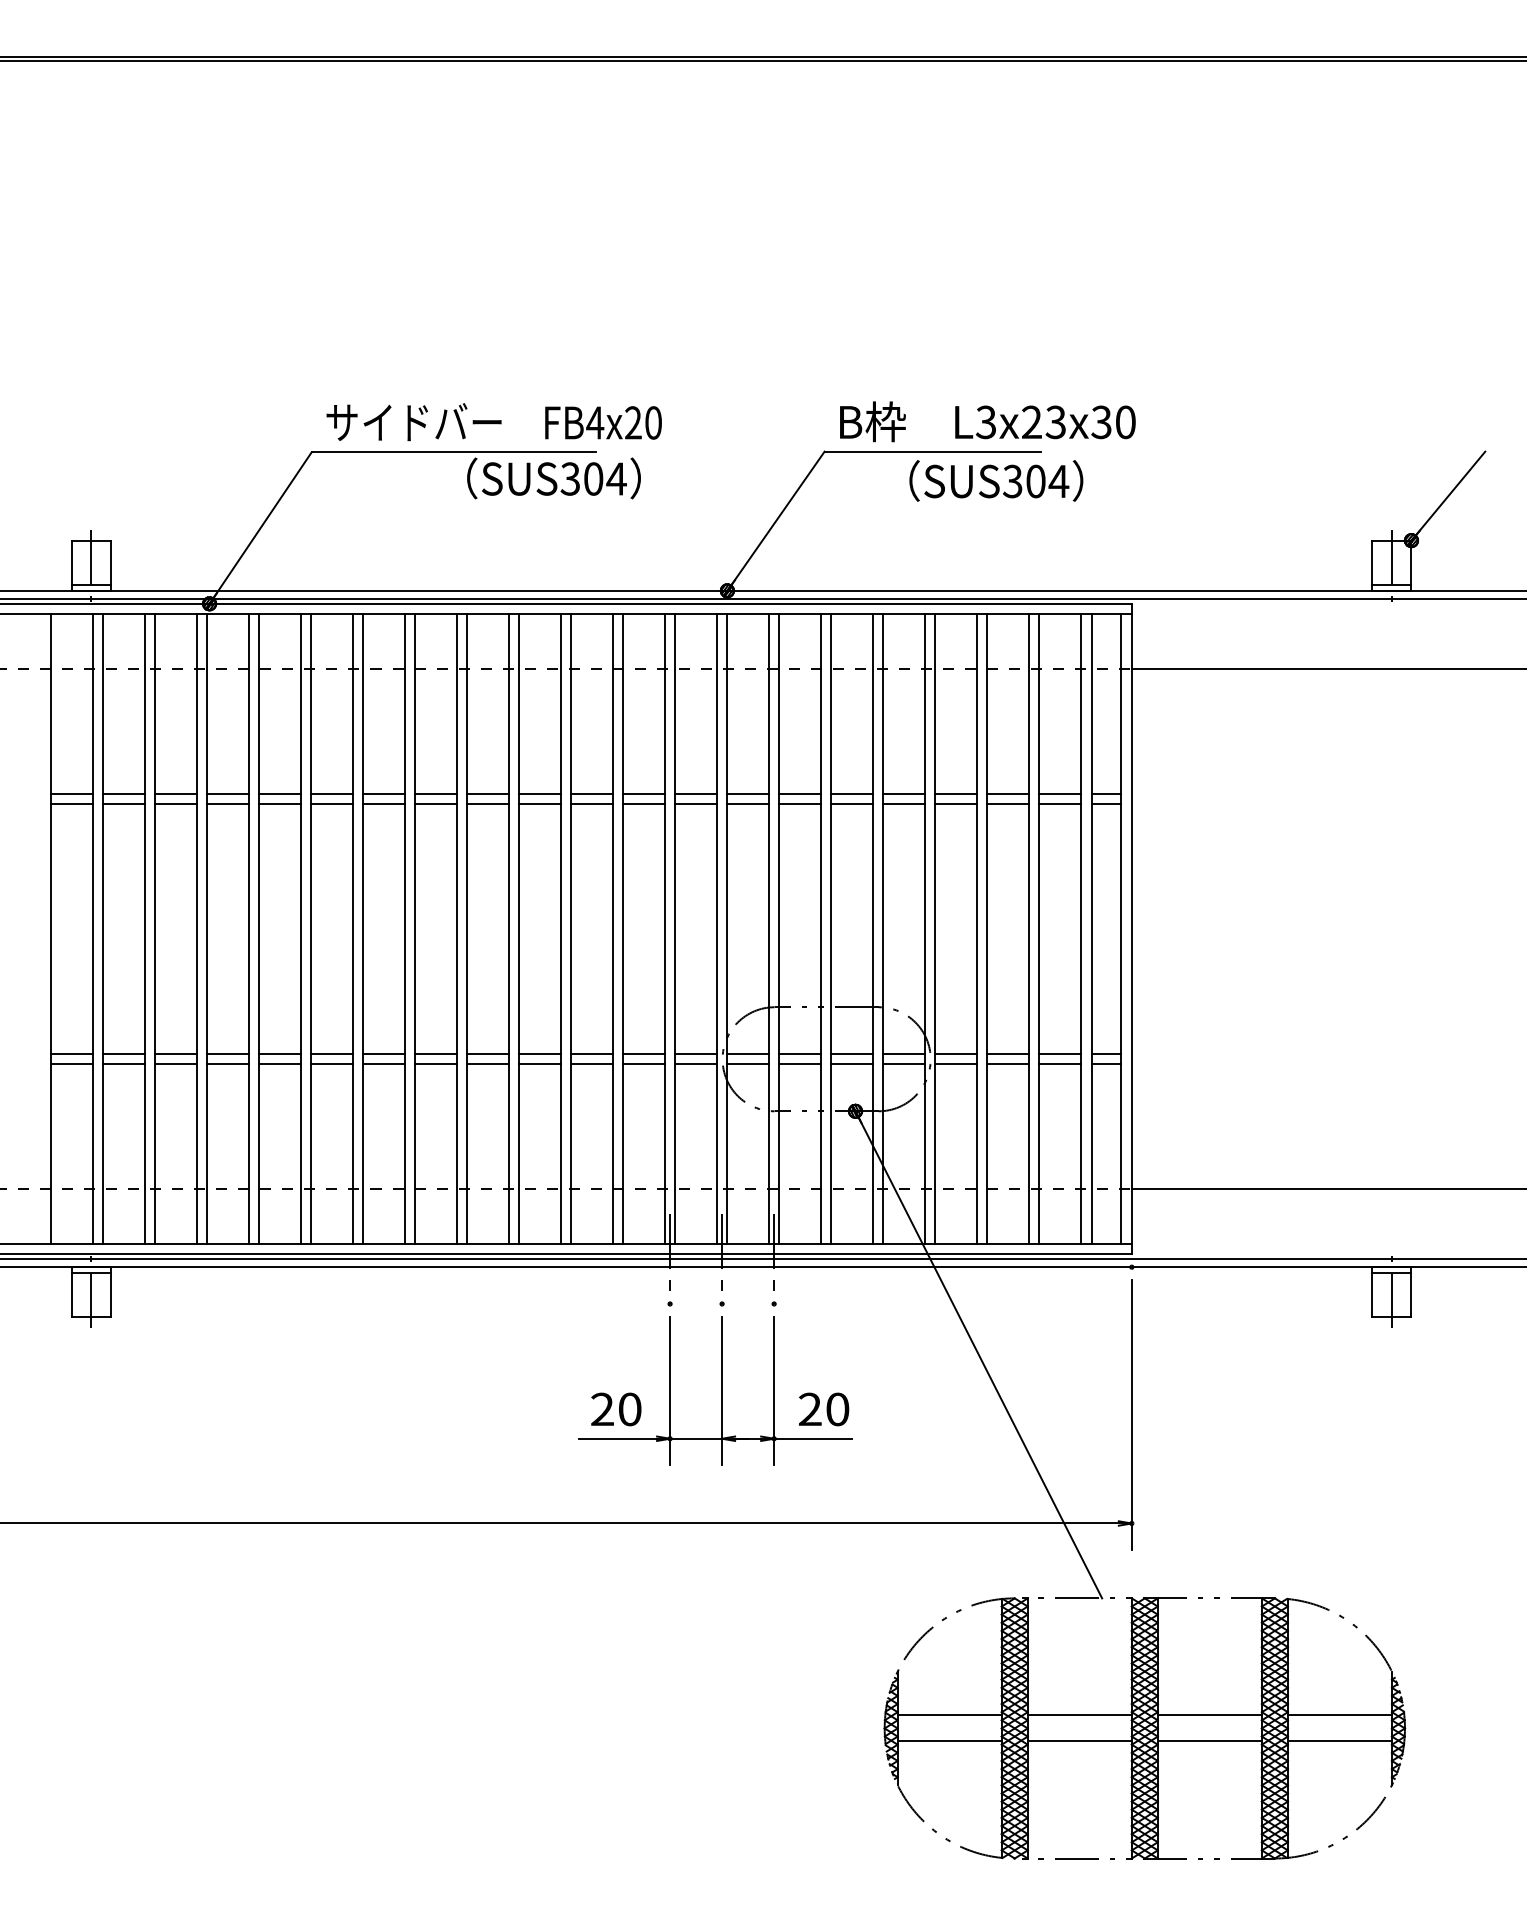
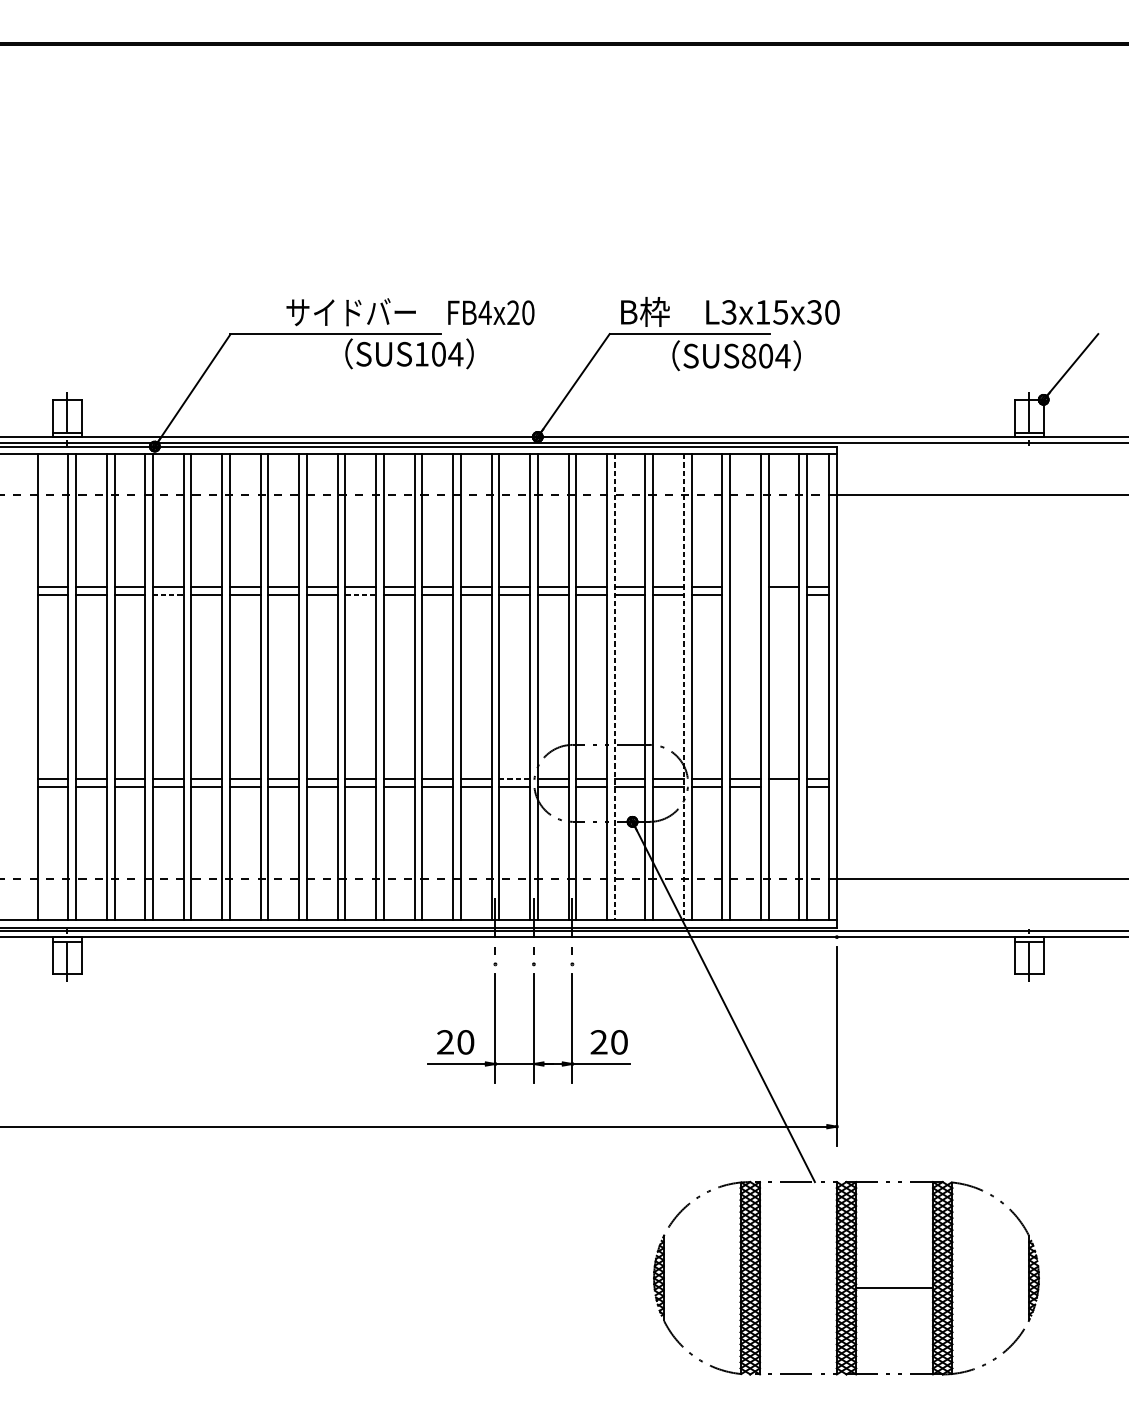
text: (1043, 421) -> (771, 311), L3x23x30 -> L3x15x30
text: (493, 422) -> (409, 312), moved
text: (569, 478) -> (421, 353), SUS304 -> SUS104
text: (1012, 481) -> (748, 356), SUS304 -> SUS804
line: (1008, 793) -> (745, 586), removed
line: (227, 804) -> (168, 594), solid -> dashed
line: (487, 804) -> (360, 594), solid -> dashed
line: (1008, 804) -> (745, 594), removed
line: (1060, 804) -> (784, 594), removed
line: (831, 929) -> (614, 687), solid -> dashed
line: (925, 929) -> (684, 687), solid -> dashed
line: (696, 1053) -> (514, 779), solid -> dashed
line: (1060, 1064) -> (784, 787), removed
line: (949, 1715) -> (702, 1268), removed
line: (1079, 1715) -> (798, 1268), removed
line: (1209, 1715) -> (894, 1268), removed
line: (1339, 1715) -> (990, 1268), removed
line: (949, 1741) -> (702, 1287), removed
line: (1079, 1741) -> (798, 1287), removed
line: (1339, 1741) -> (990, 1287), removed

